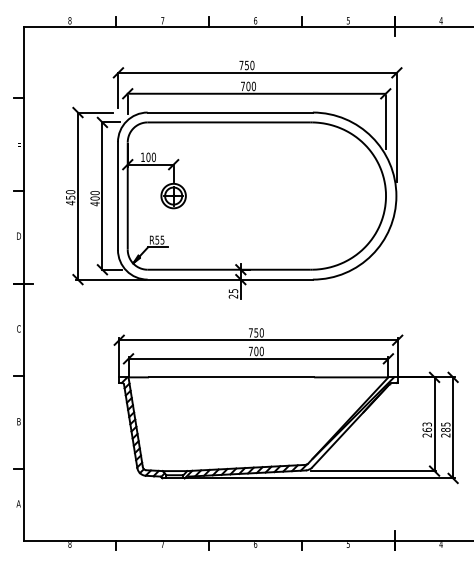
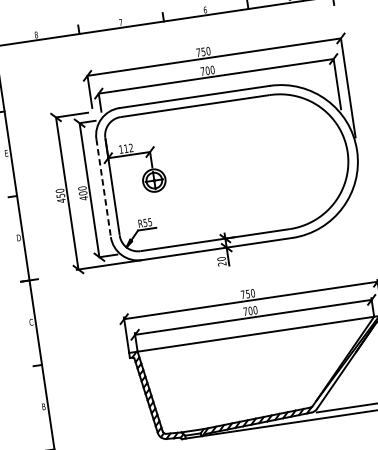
text: (150, 157) -> (128, 148), 100 -> 112
line: (117, 196) -> (103, 188), solid -> dashed
text: (233, 291) -> (221, 259), 25 -> 20

